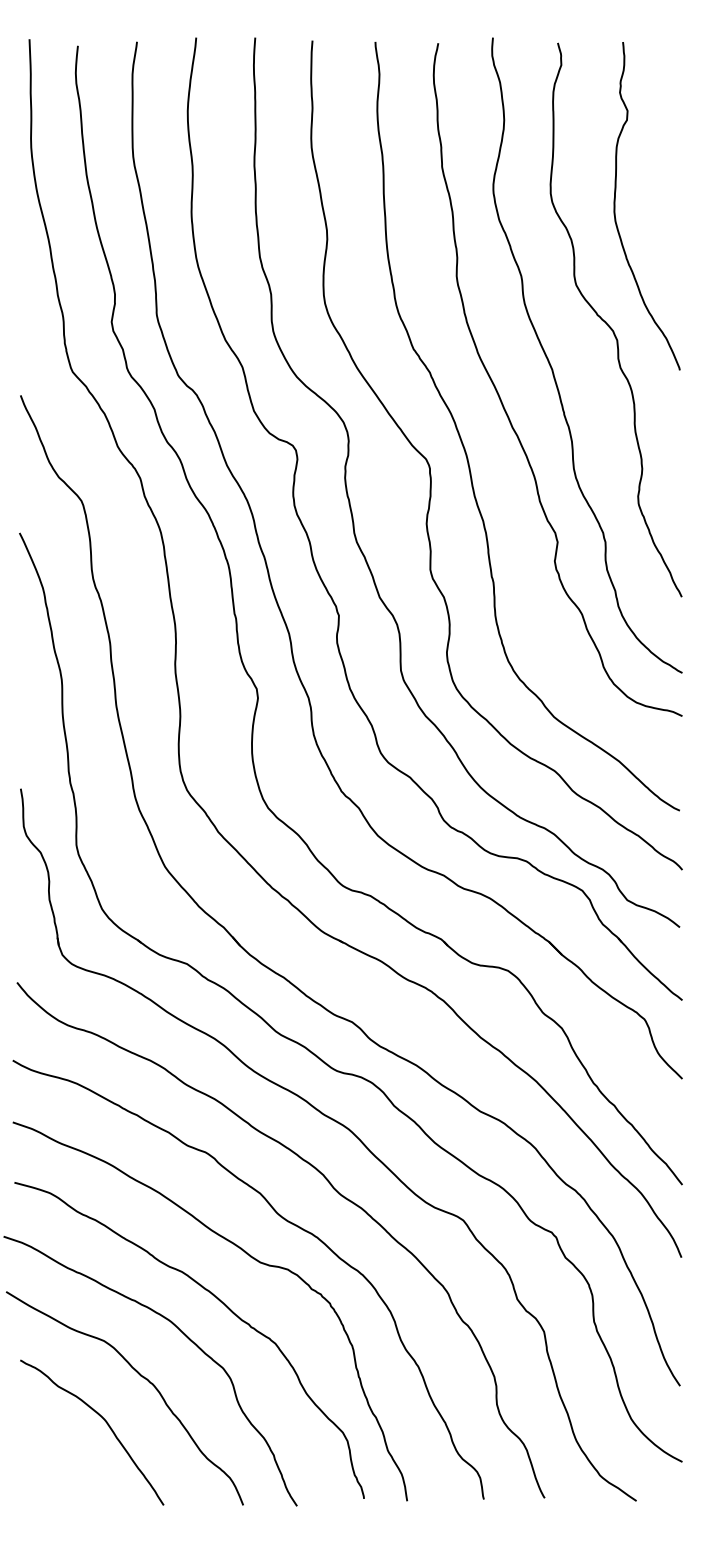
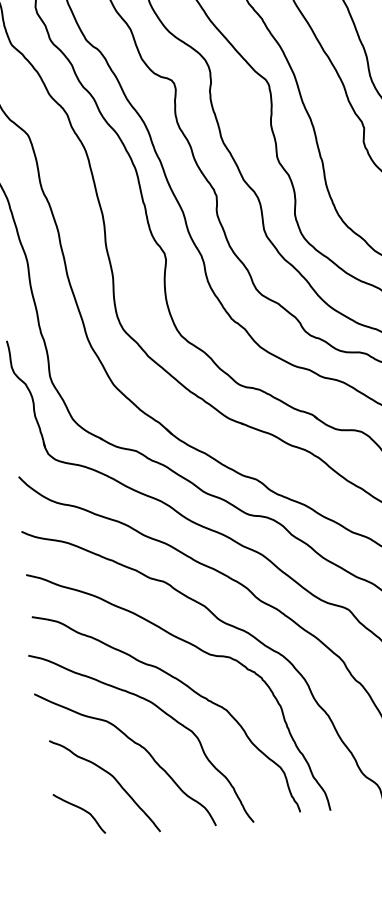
curve: (54, 1461) -> (80, 809), added

